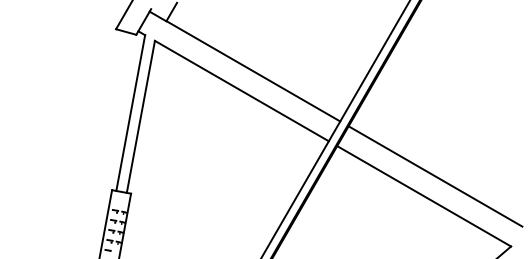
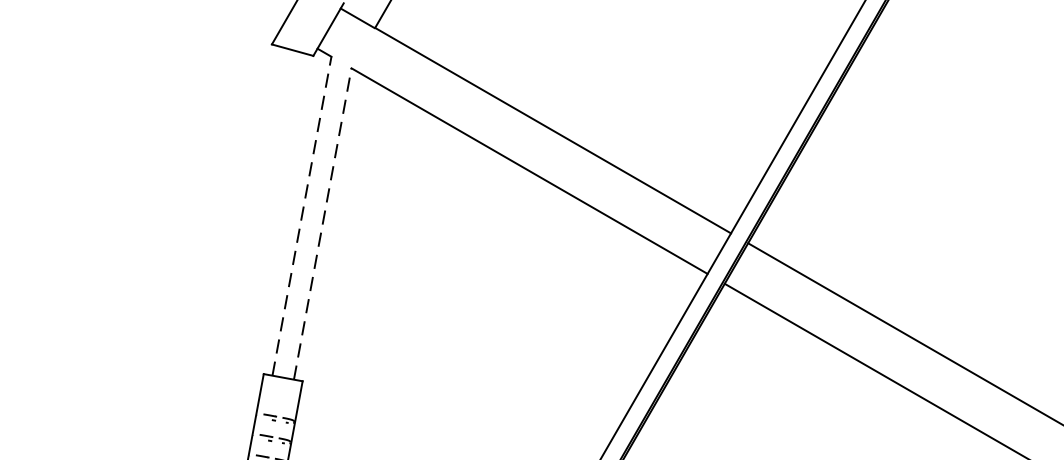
line: (130, 112) -> (301, 215), solid -> dashed
line: (140, 116) -> (321, 223), solid -> dashed

